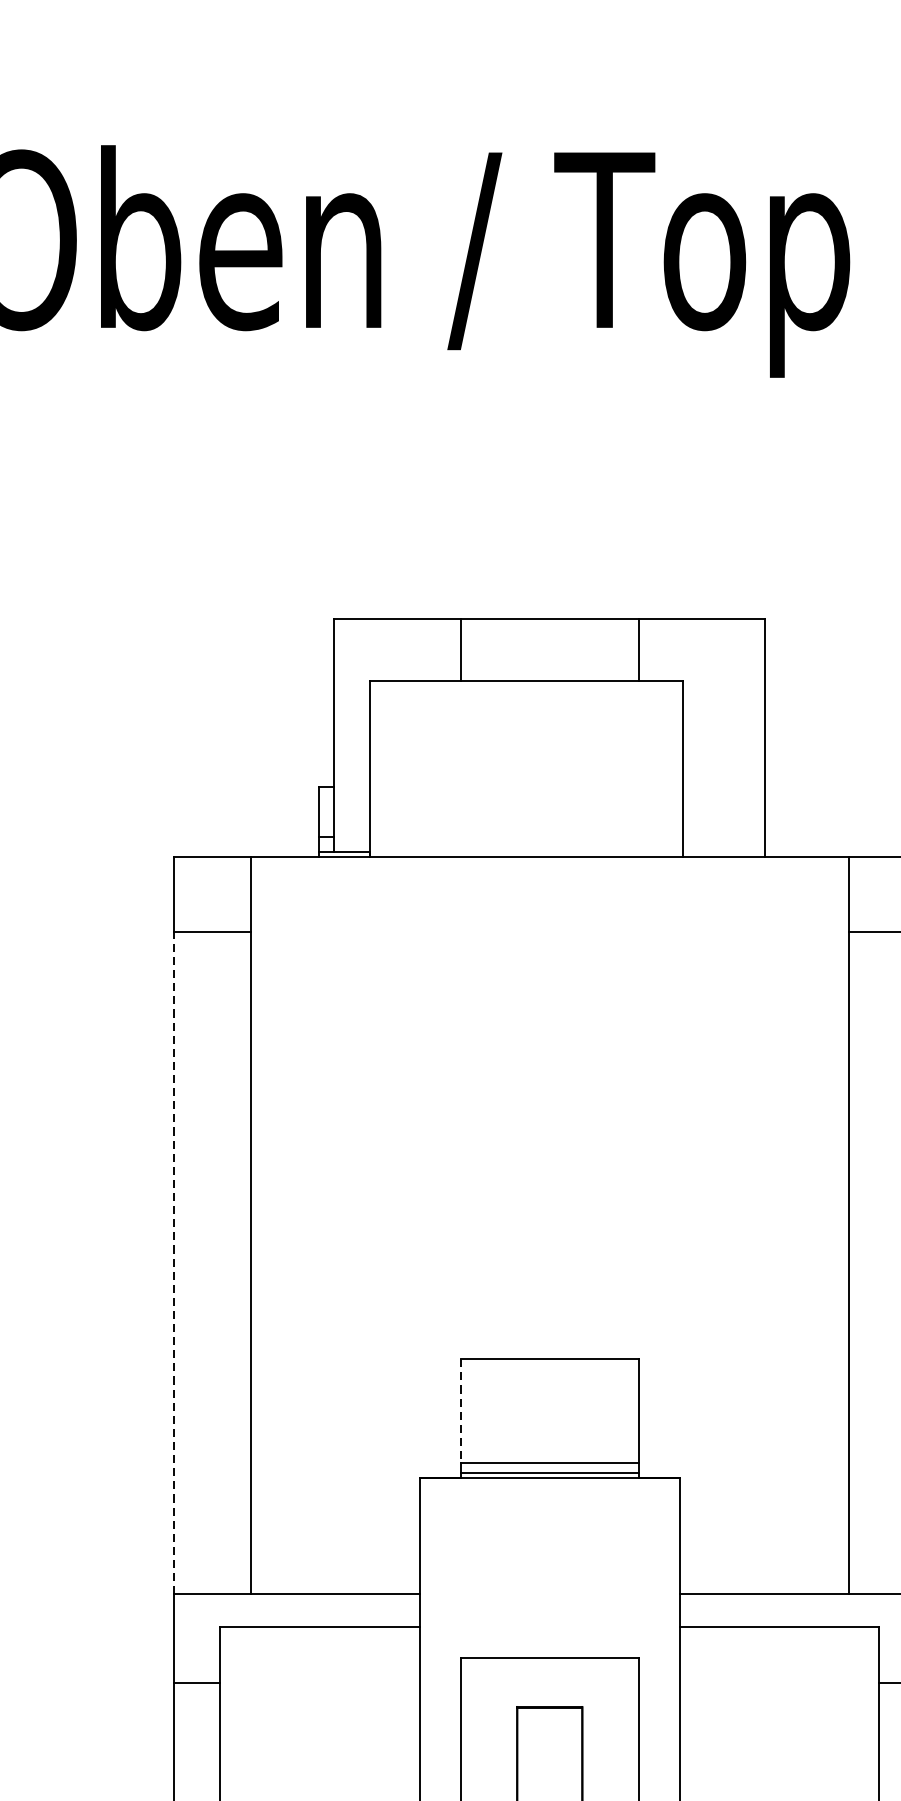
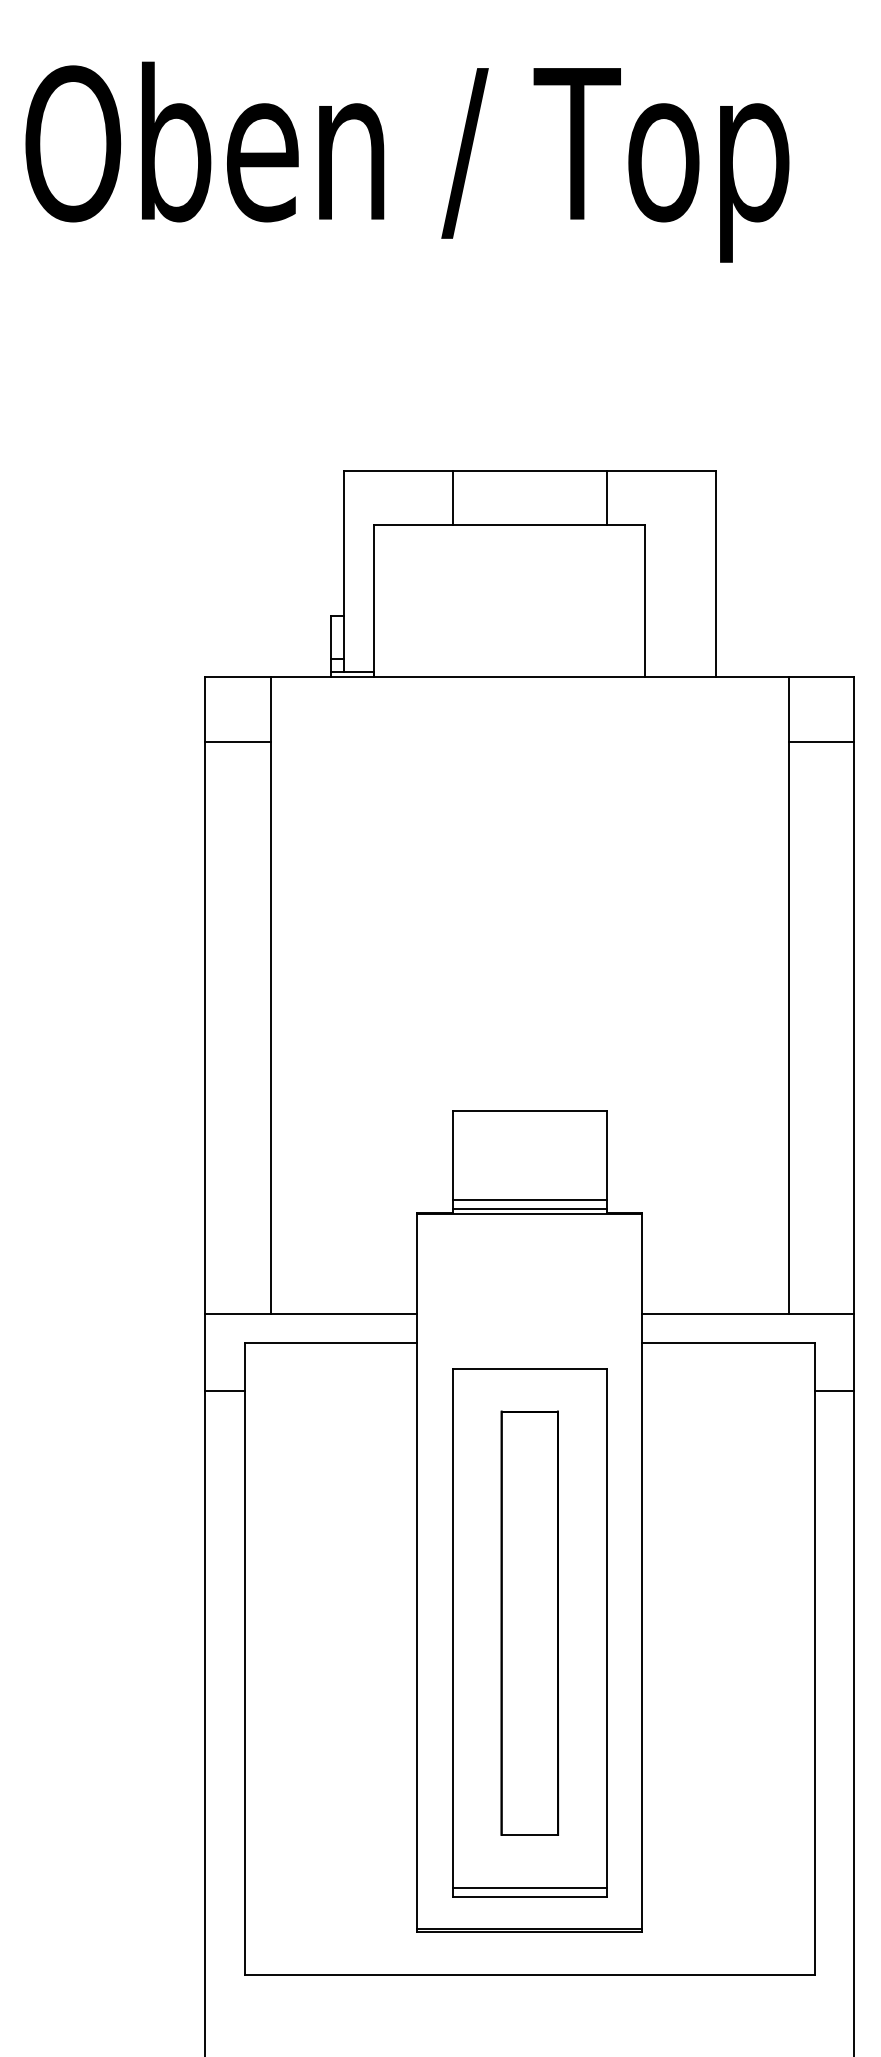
line: (174, 1262) -> (205, 1027), dashed -> solid
line: (460, 1410) -> (452, 1155), dashed -> solid

